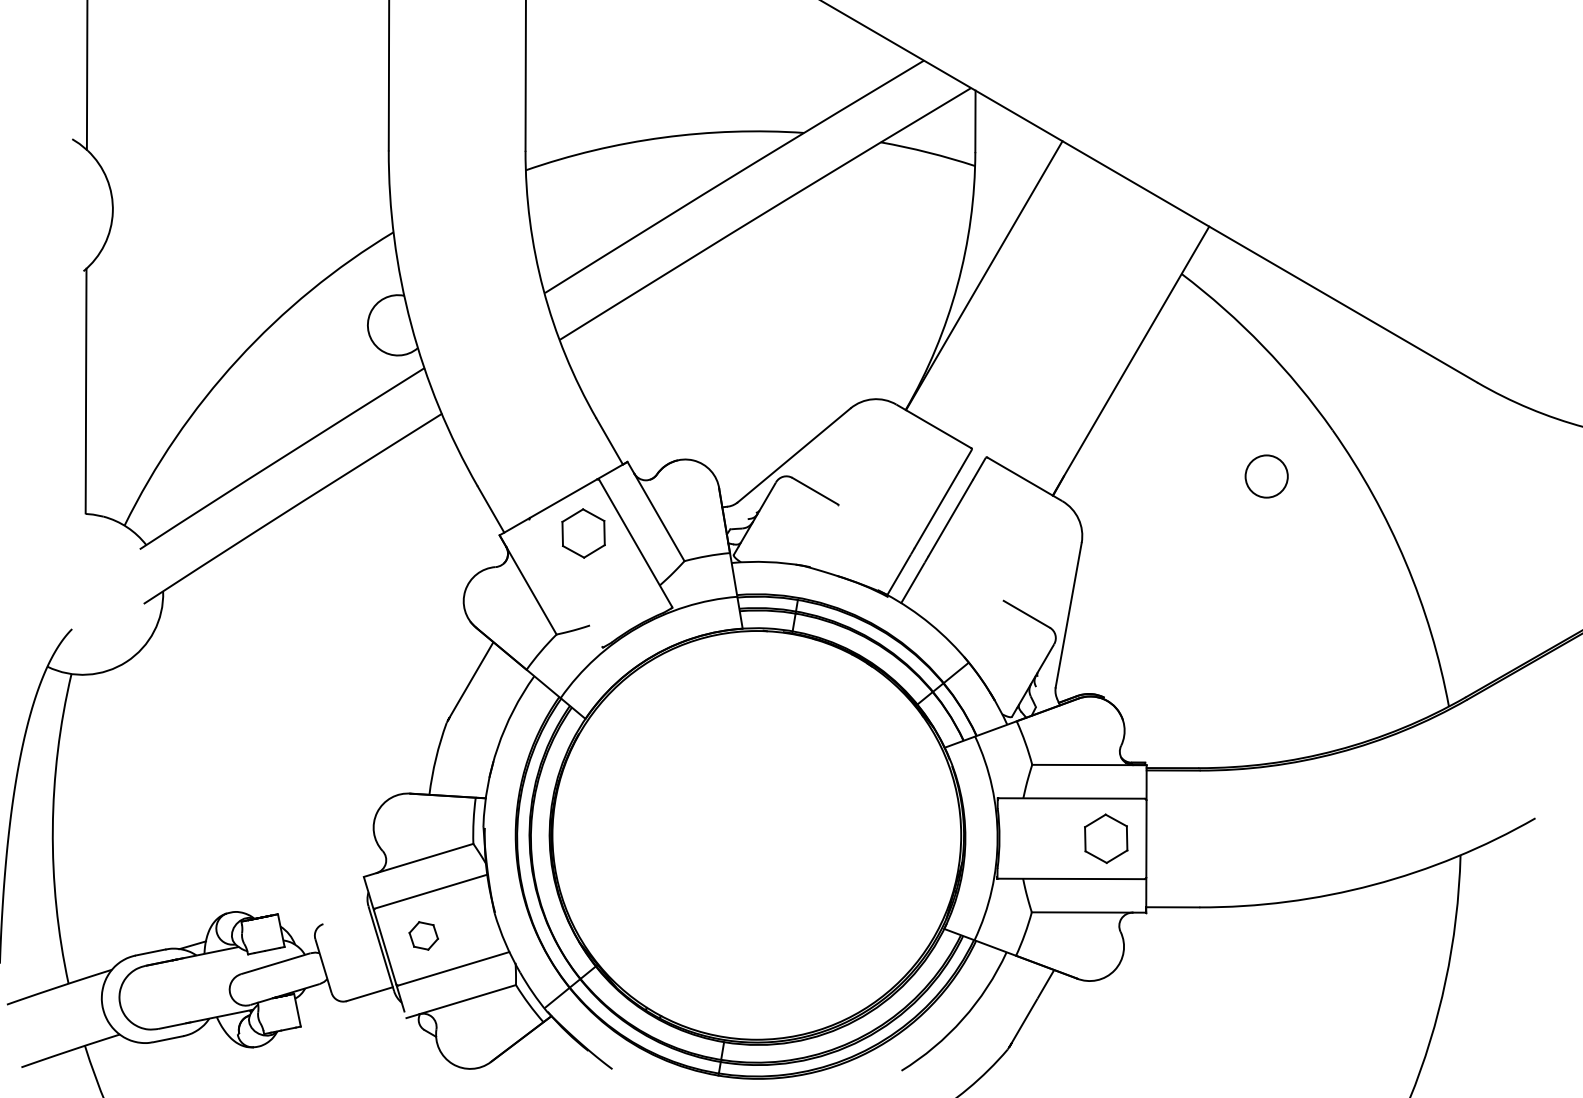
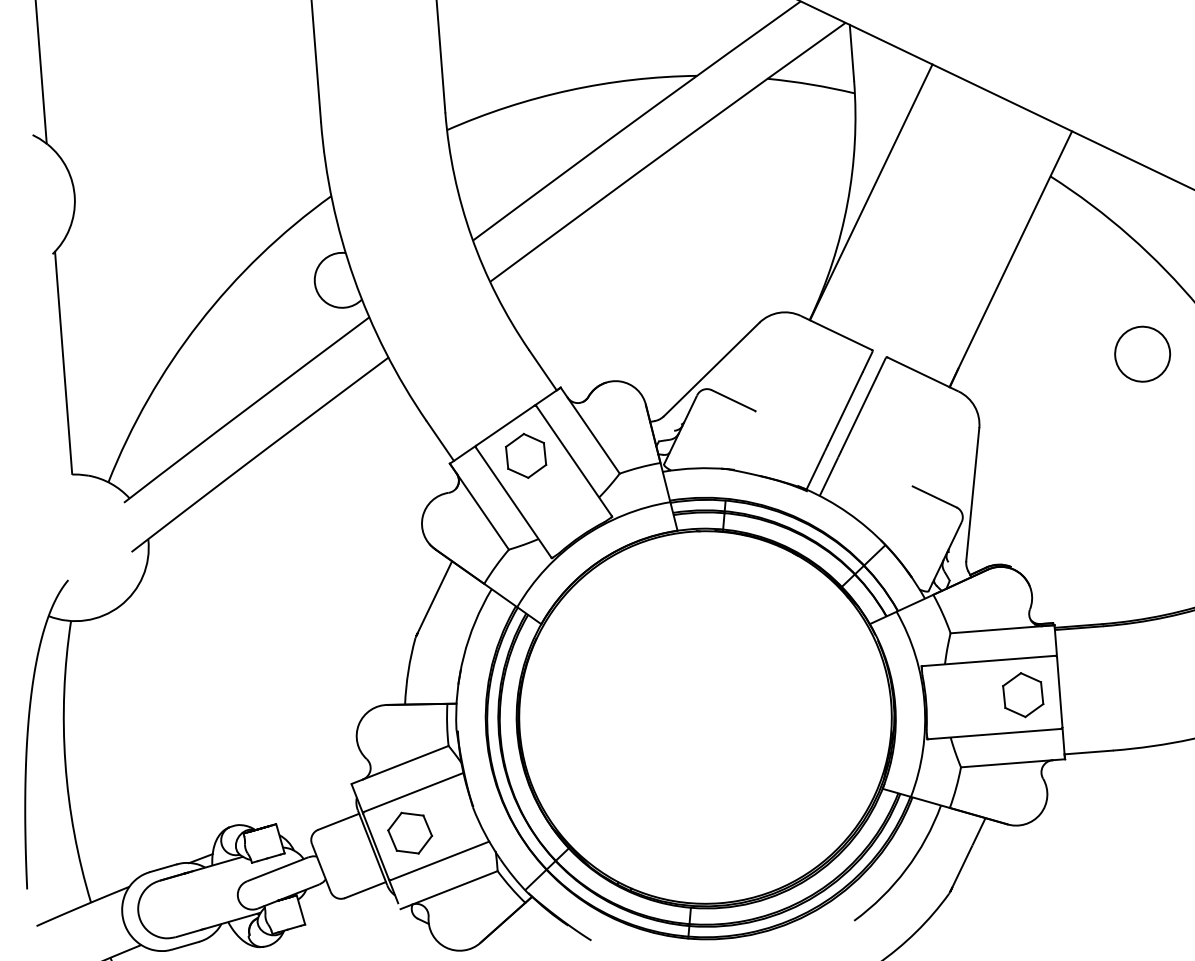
circle: (1266, 476) -> (1142, 354), size x1.43
line: (565, 583) -> (513, 502), added
line: (346, 917) -> (338, 822), added
part: (423, 935) -> (409, 832), size x1.67

